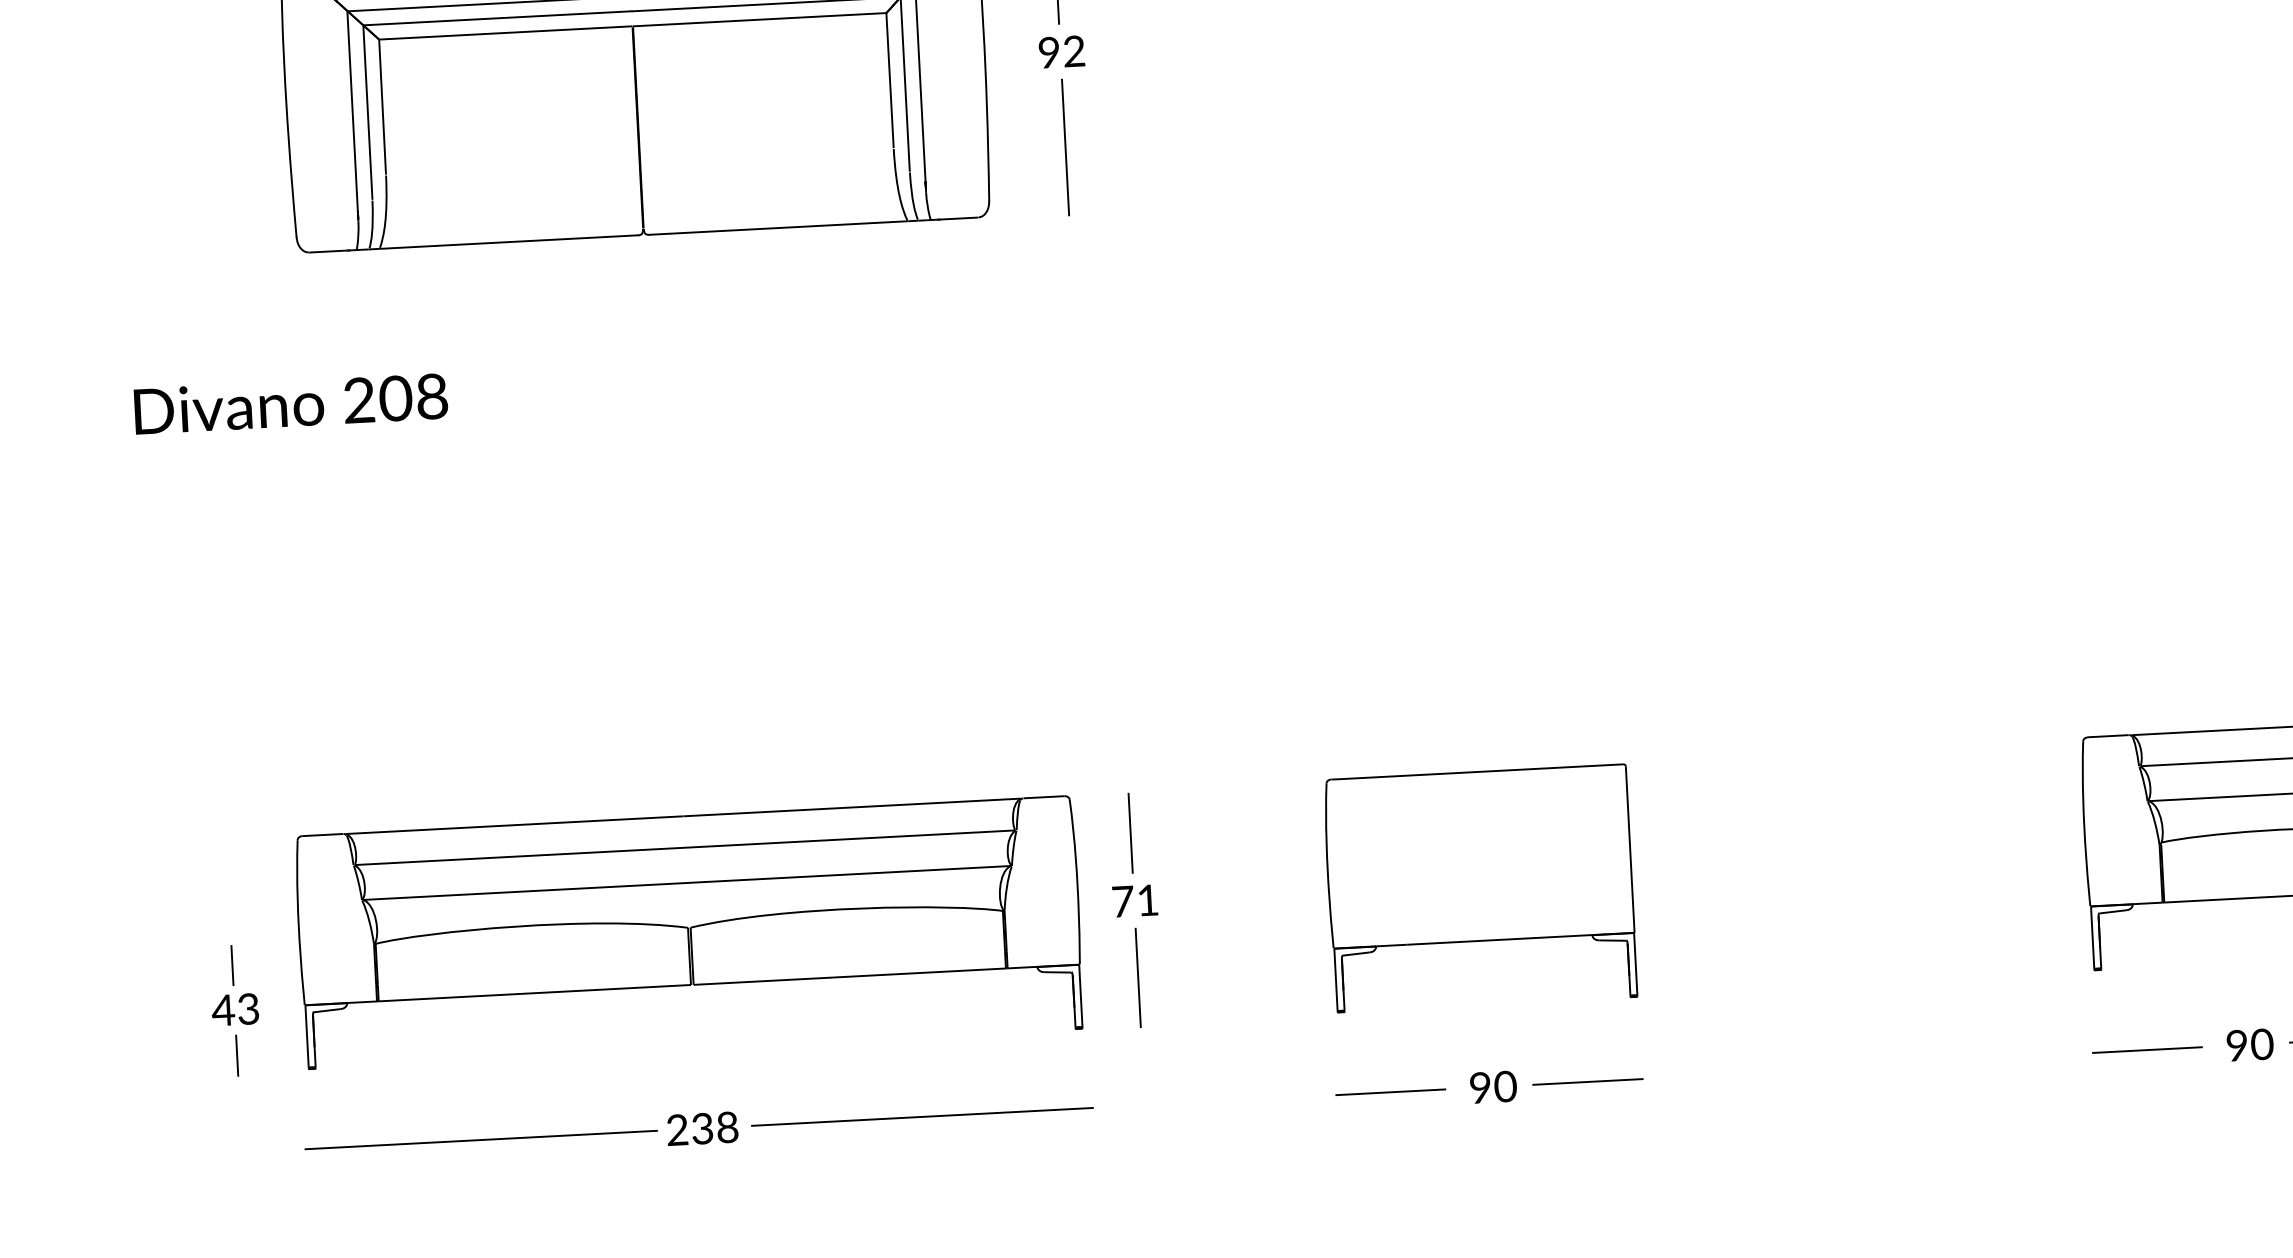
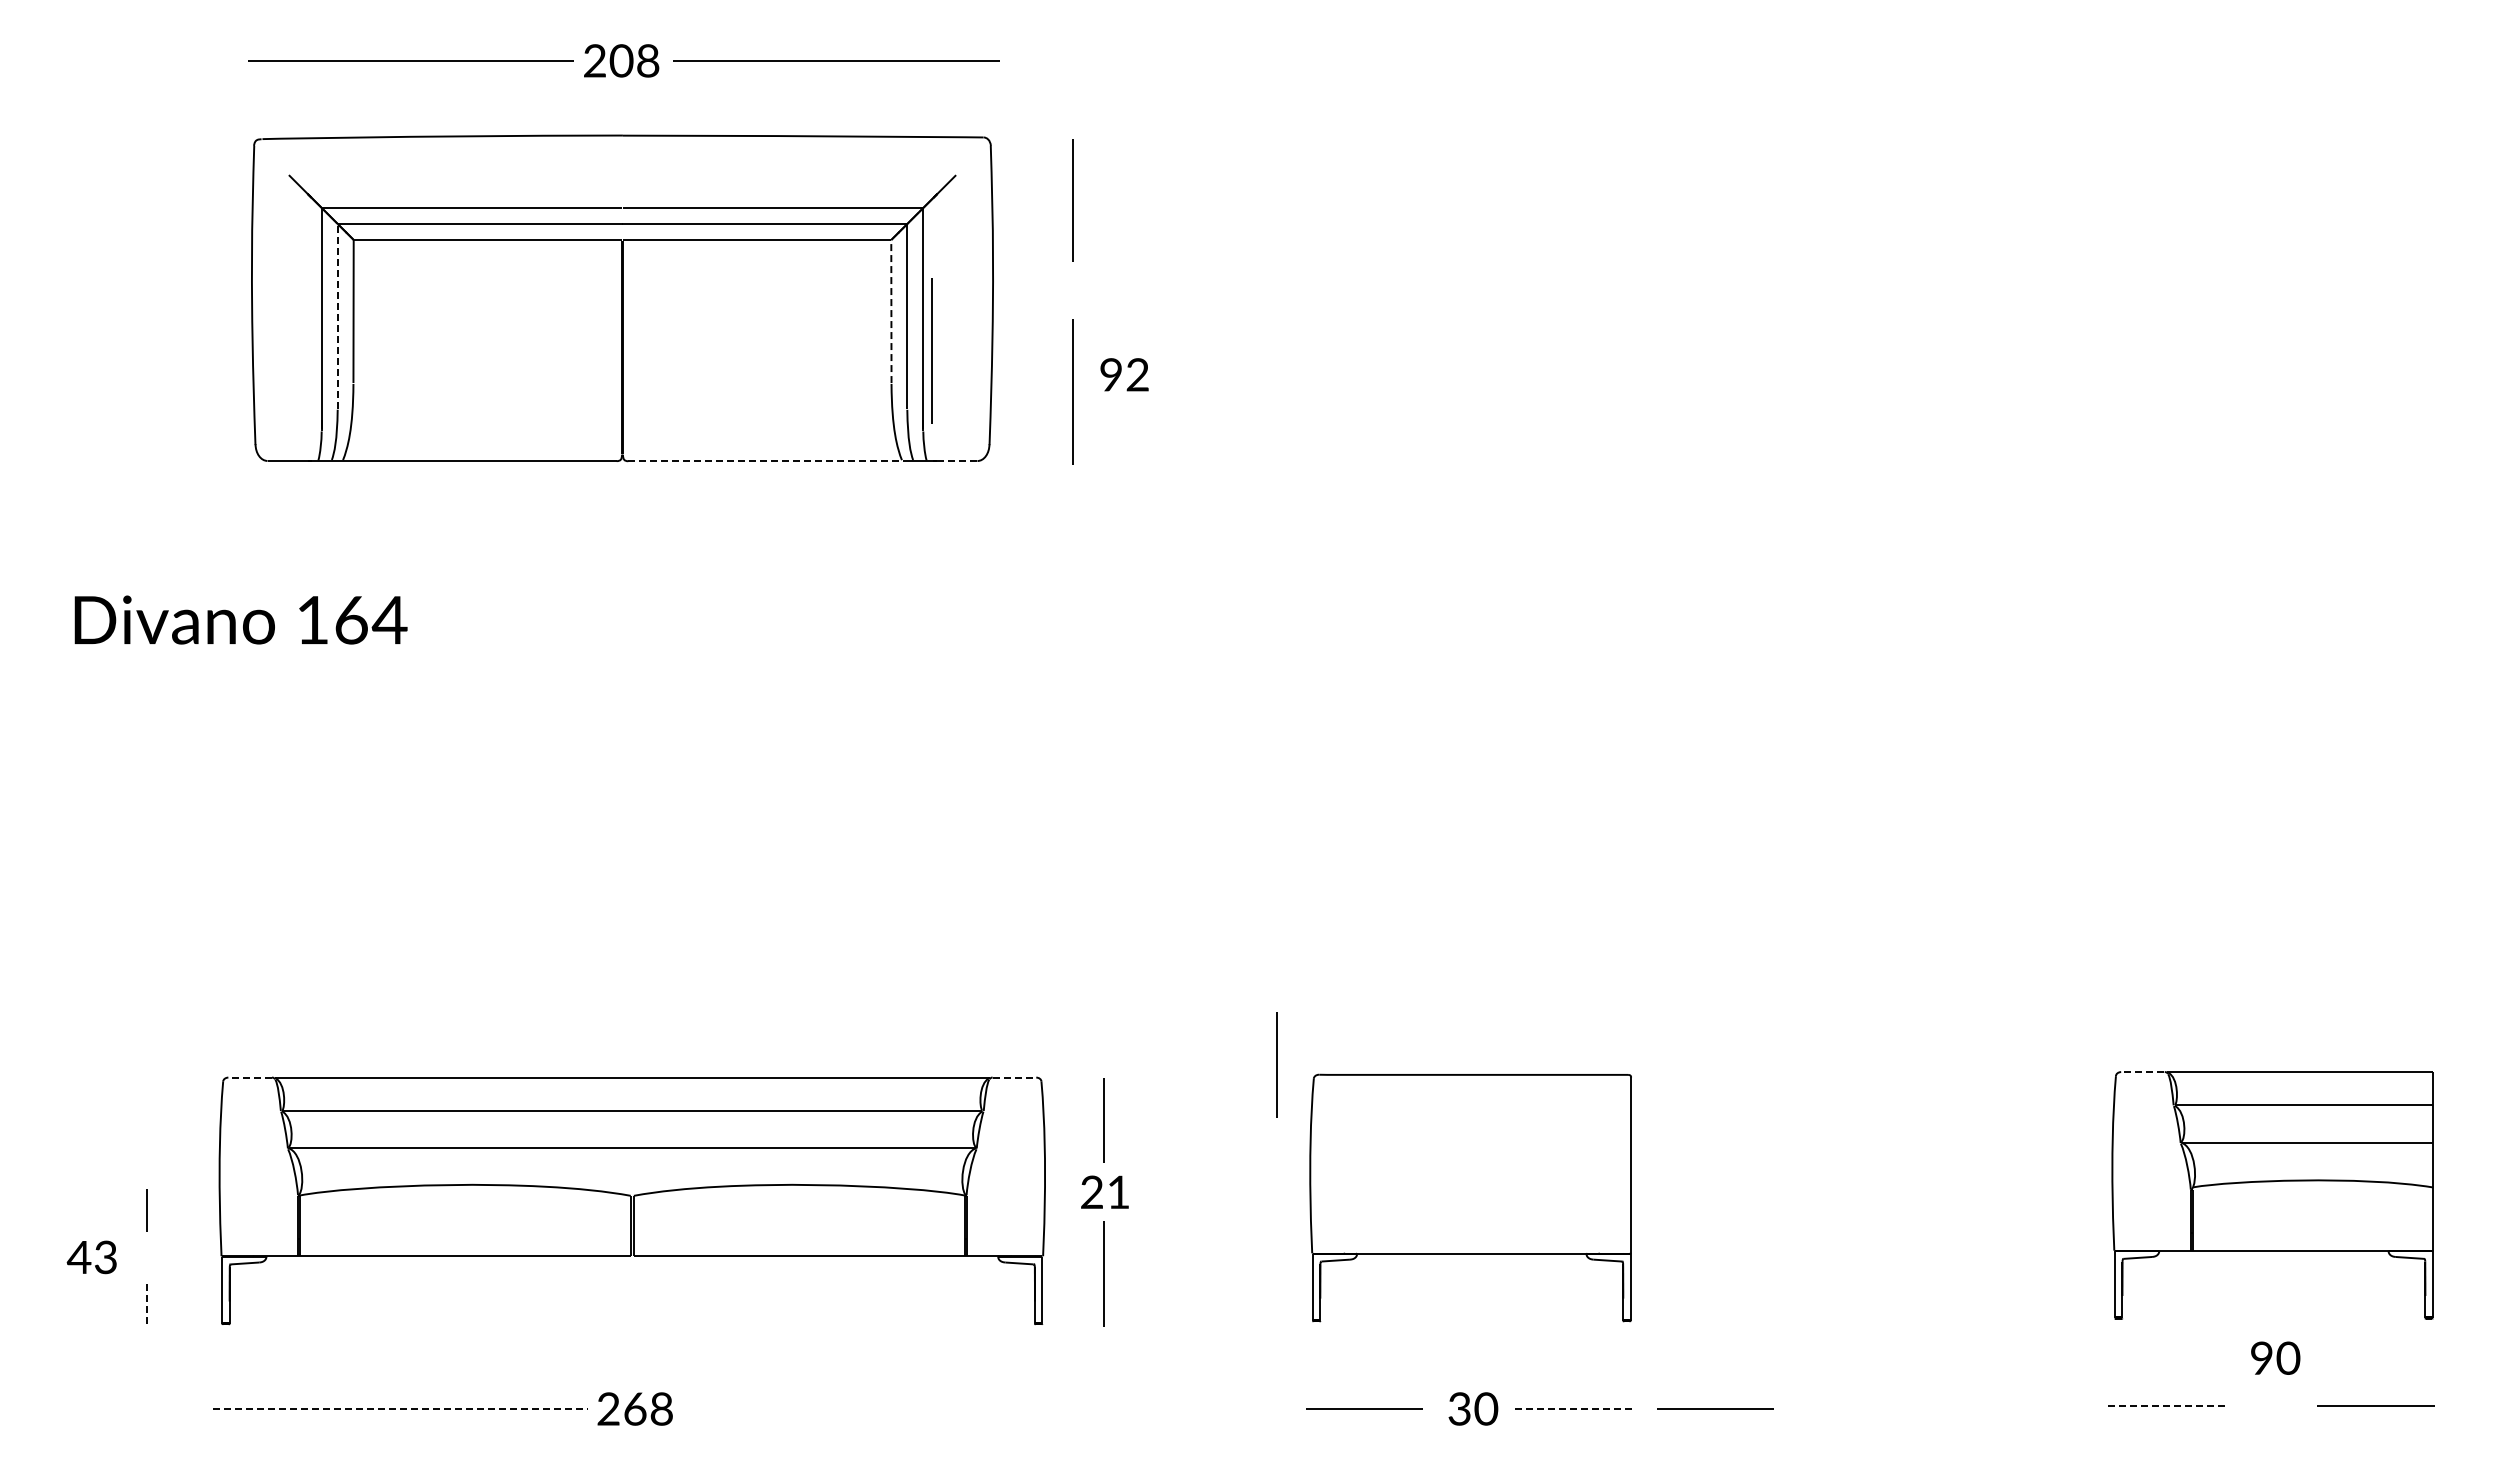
text: (1061, 51) -> (1124, 374), moved
line: (890, 80) -> (891, 311), solid -> dashed
line: (367, 111) -> (337, 315), solid -> dashed
line: (929, 115) -> (931, 350), added
line: (959, 218) -> (957, 461), solid -> dashed
line: (778, 228) -> (765, 461), solid -> dashed
text: (395, 397) -> (351, 619), 208 -> 164
line: (2108, 736) -> (2142, 1072), solid -> dashed
line: (1290, 771) -> (1276, 1064), added
line: (1044, 797) -> (1014, 1077), solid -> dashed
line: (322, 835) -> (249, 1077), solid -> dashed
text: (1123, 900) -> (1092, 1191), 71 -> 21
text: (234, 1009) -> (91, 1257), moved
text: (2250, 1044) -> (2275, 1357), moved
line: (2147, 1049) -> (2166, 1405), solid -> dashed
line: (237, 1056) -> (147, 1306), solid -> dashed
line: (1721, 1074) -> (1715, 1408), added
line: (1587, 1081) -> (1573, 1408), solid -> dashed
text: (1480, 1087) -> (1459, 1408), 90 -> 30
line: (922, 1116) -> (868, 1408), removed
text: (702, 1128) -> (635, 1408), 238 -> 268
line: (482, 1139) -> (401, 1408), solid -> dashed

